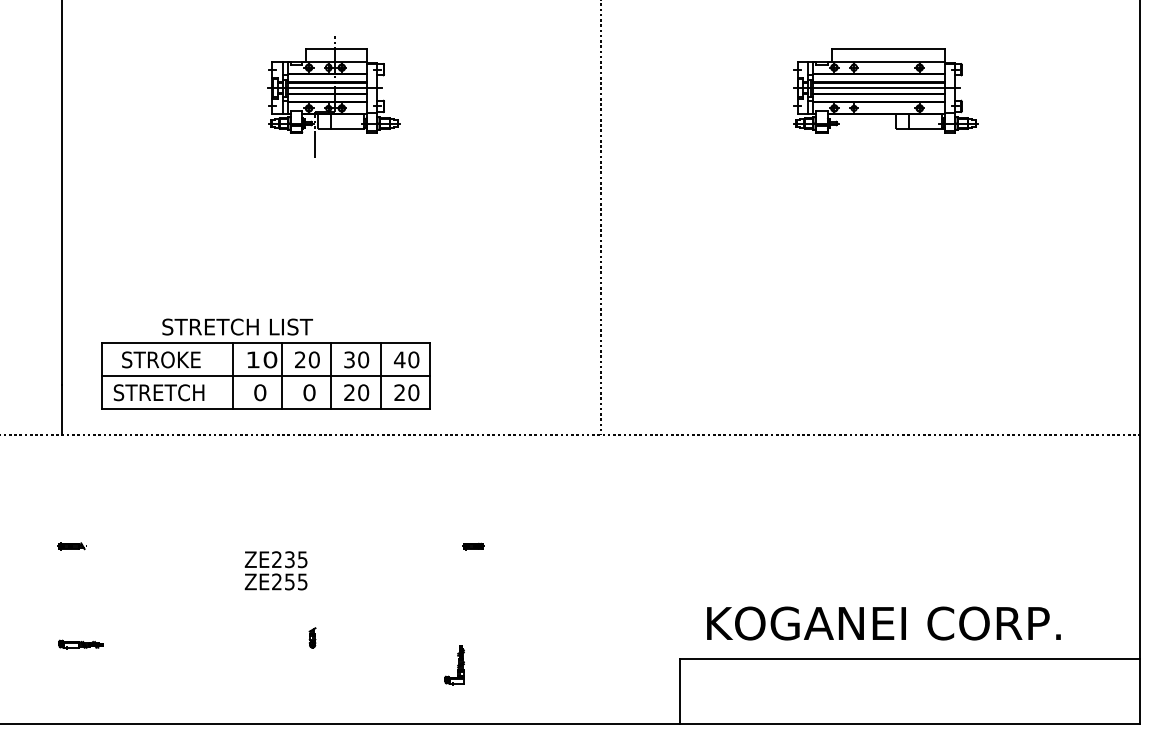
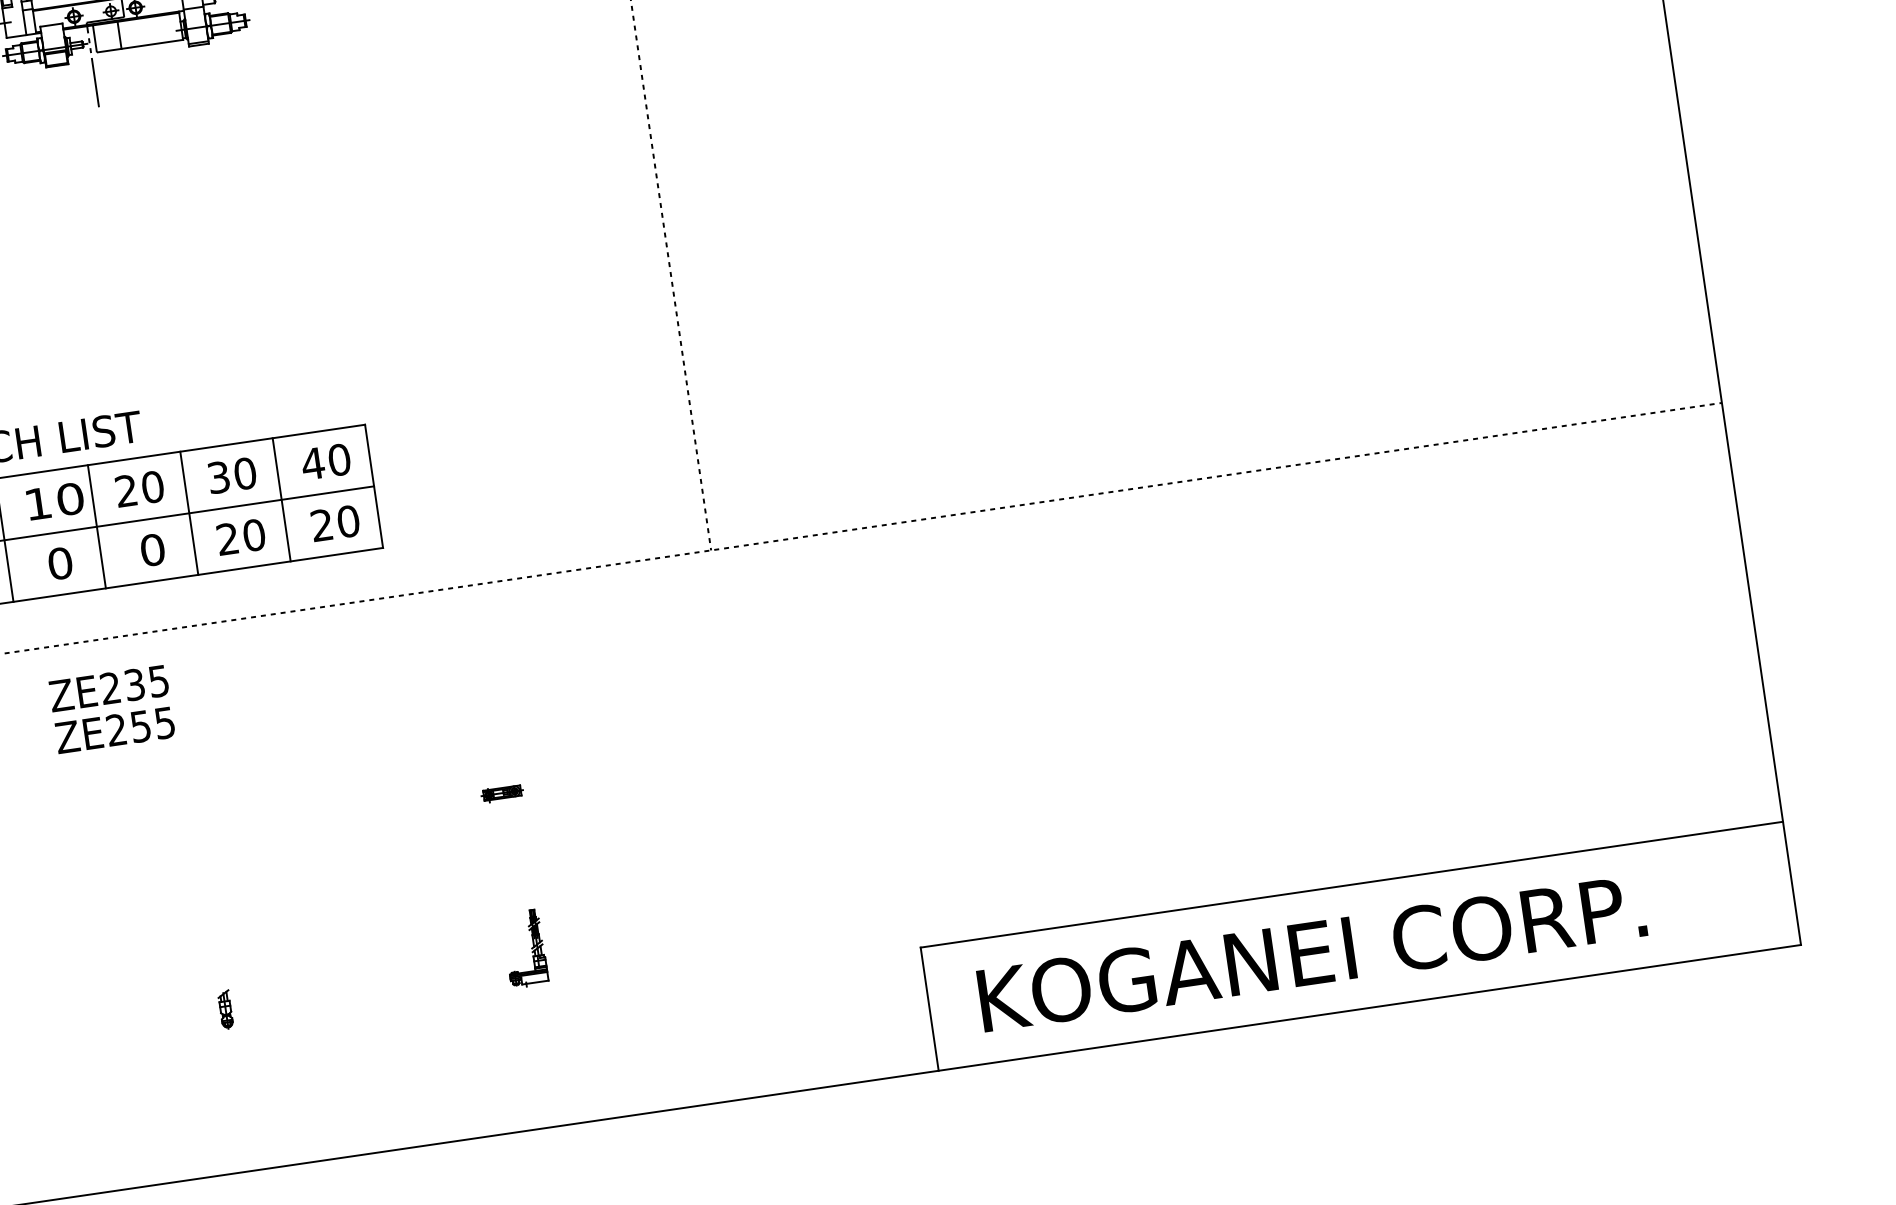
text: (275, 570) -> (110, 709), moved
text: (883, 623) -> (1311, 953), moved
part: (454, 665) -> (525, 949), moved

